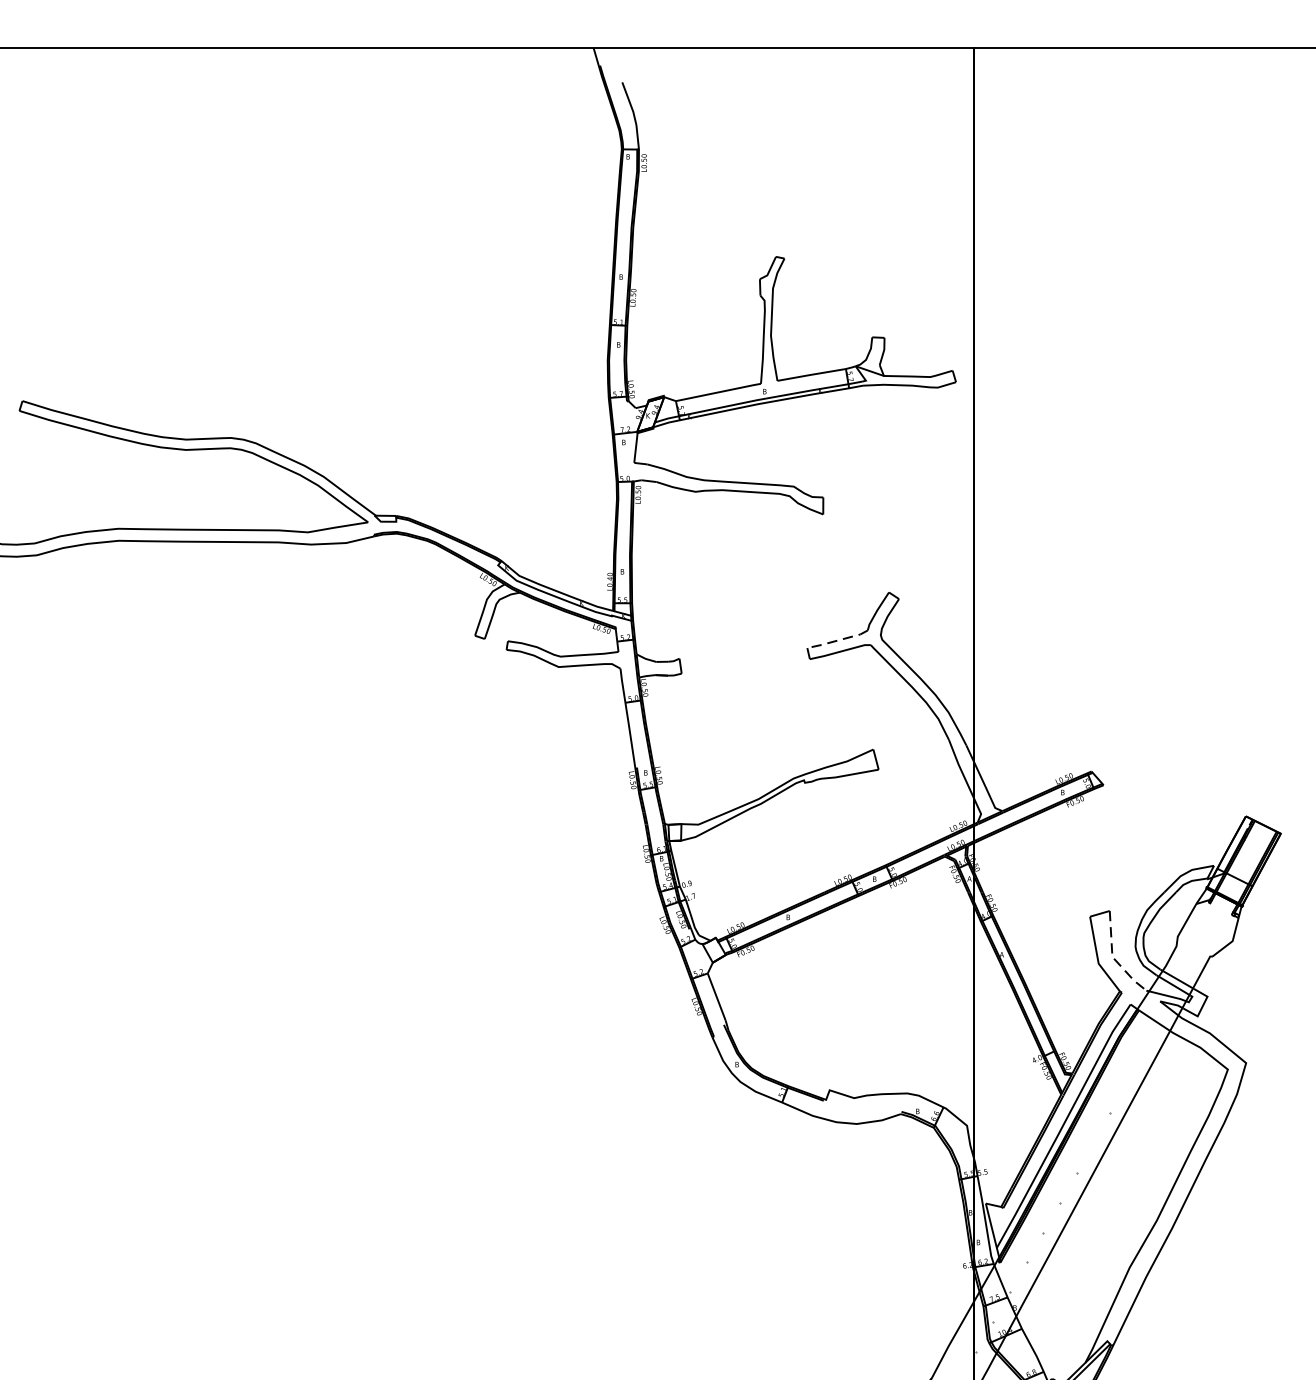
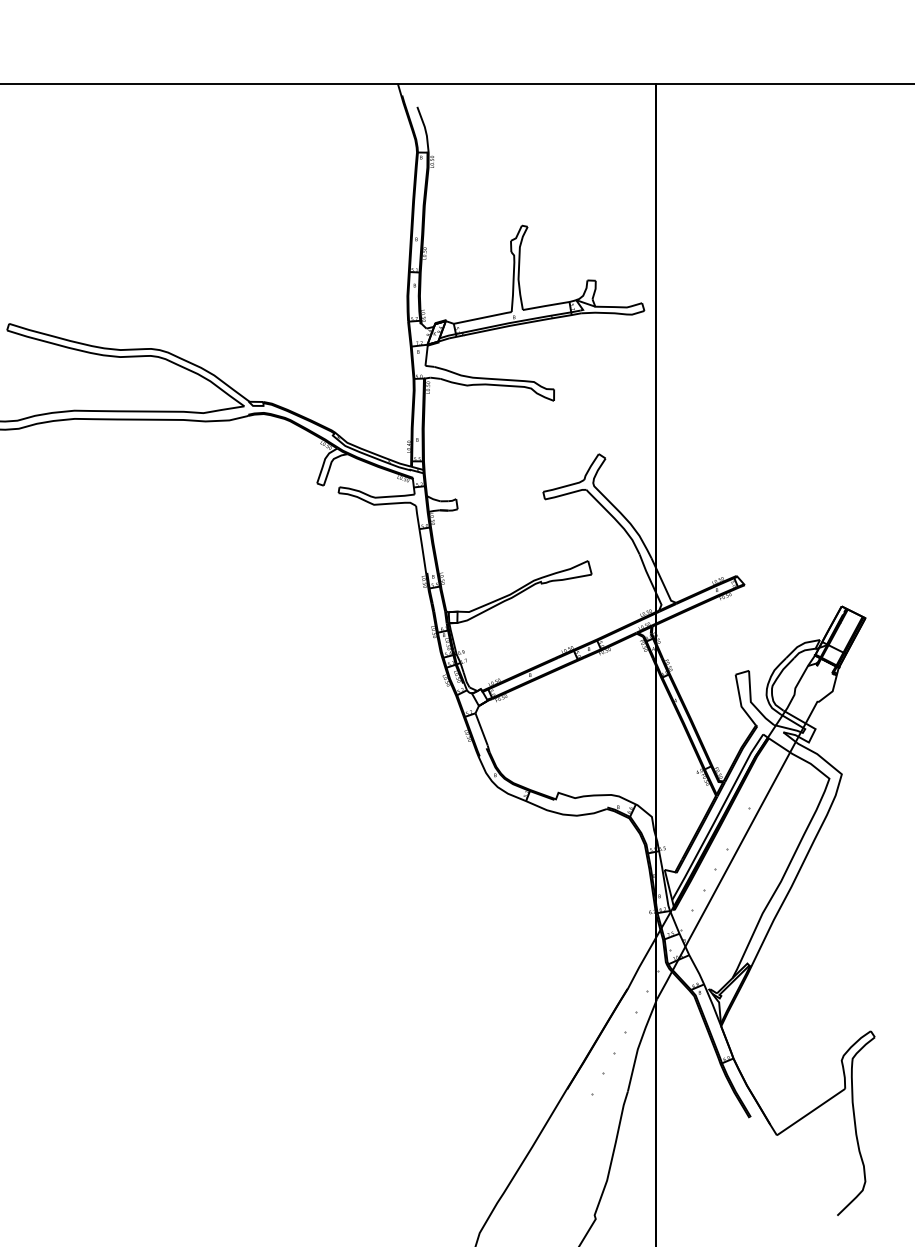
line: (838, 640) -> (564, 486), dashed -> solid
line: (1113, 957) -> (751, 702), dashed -> solid

